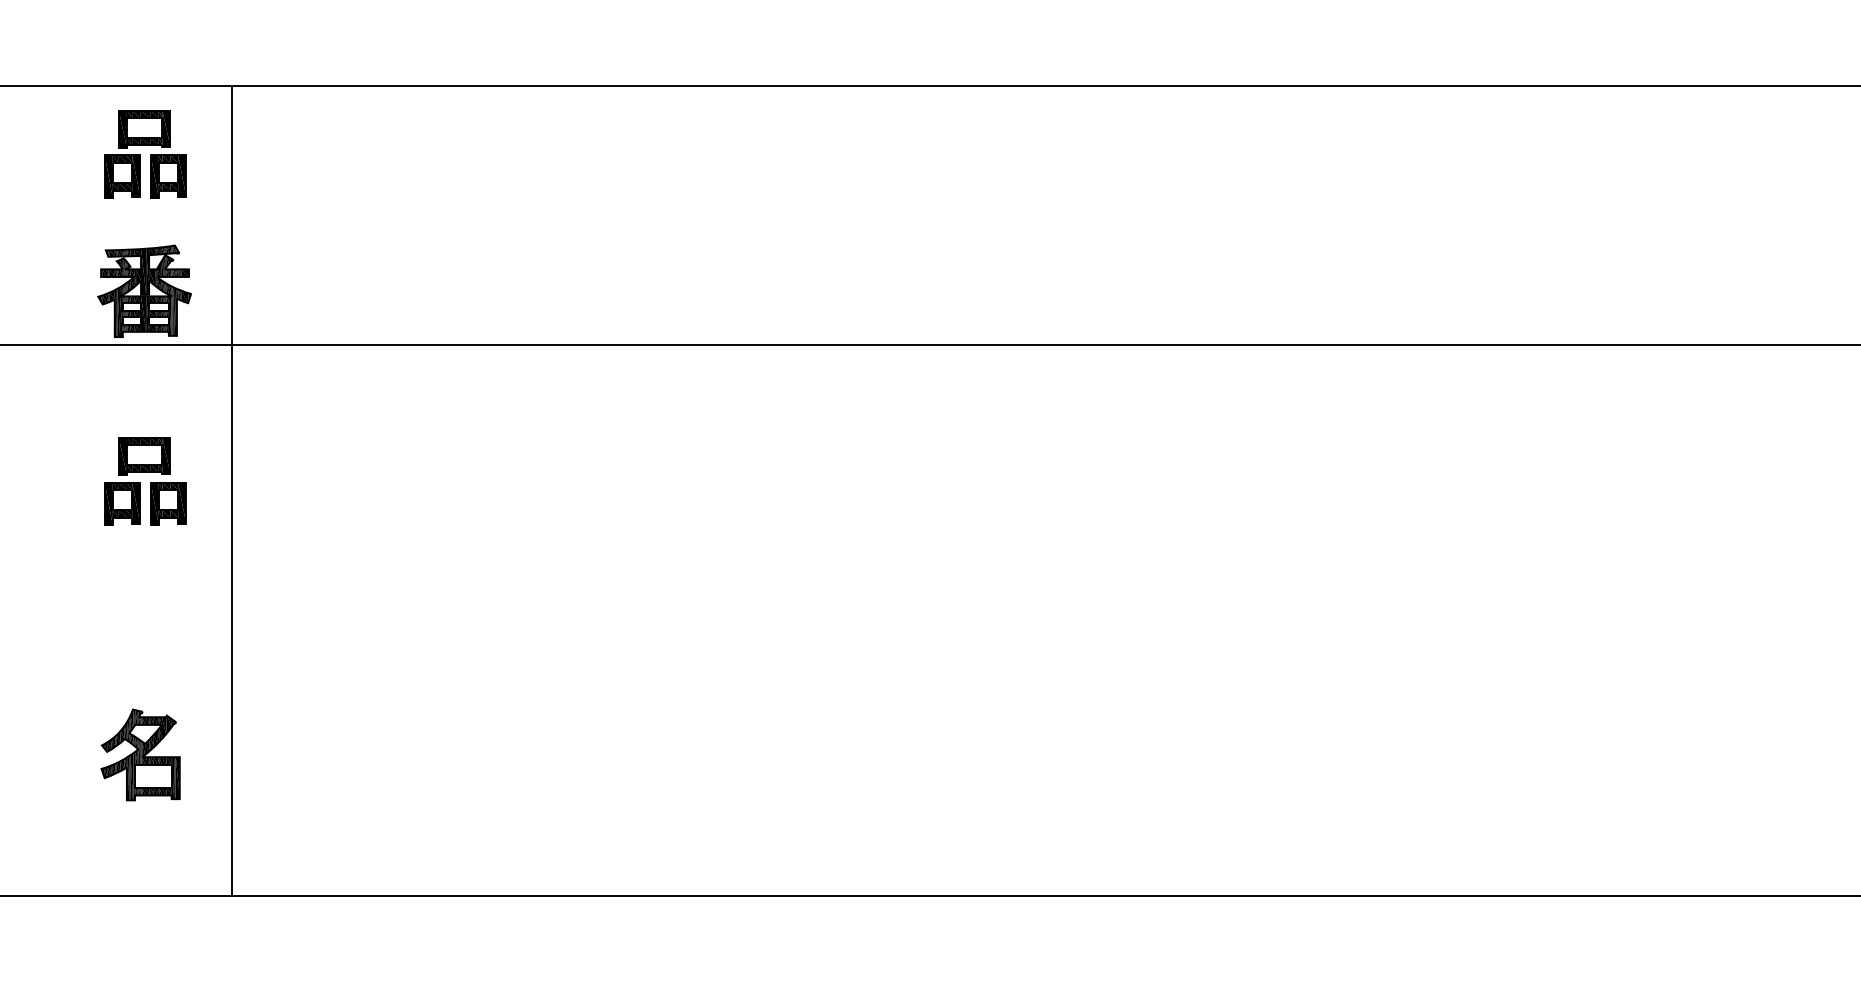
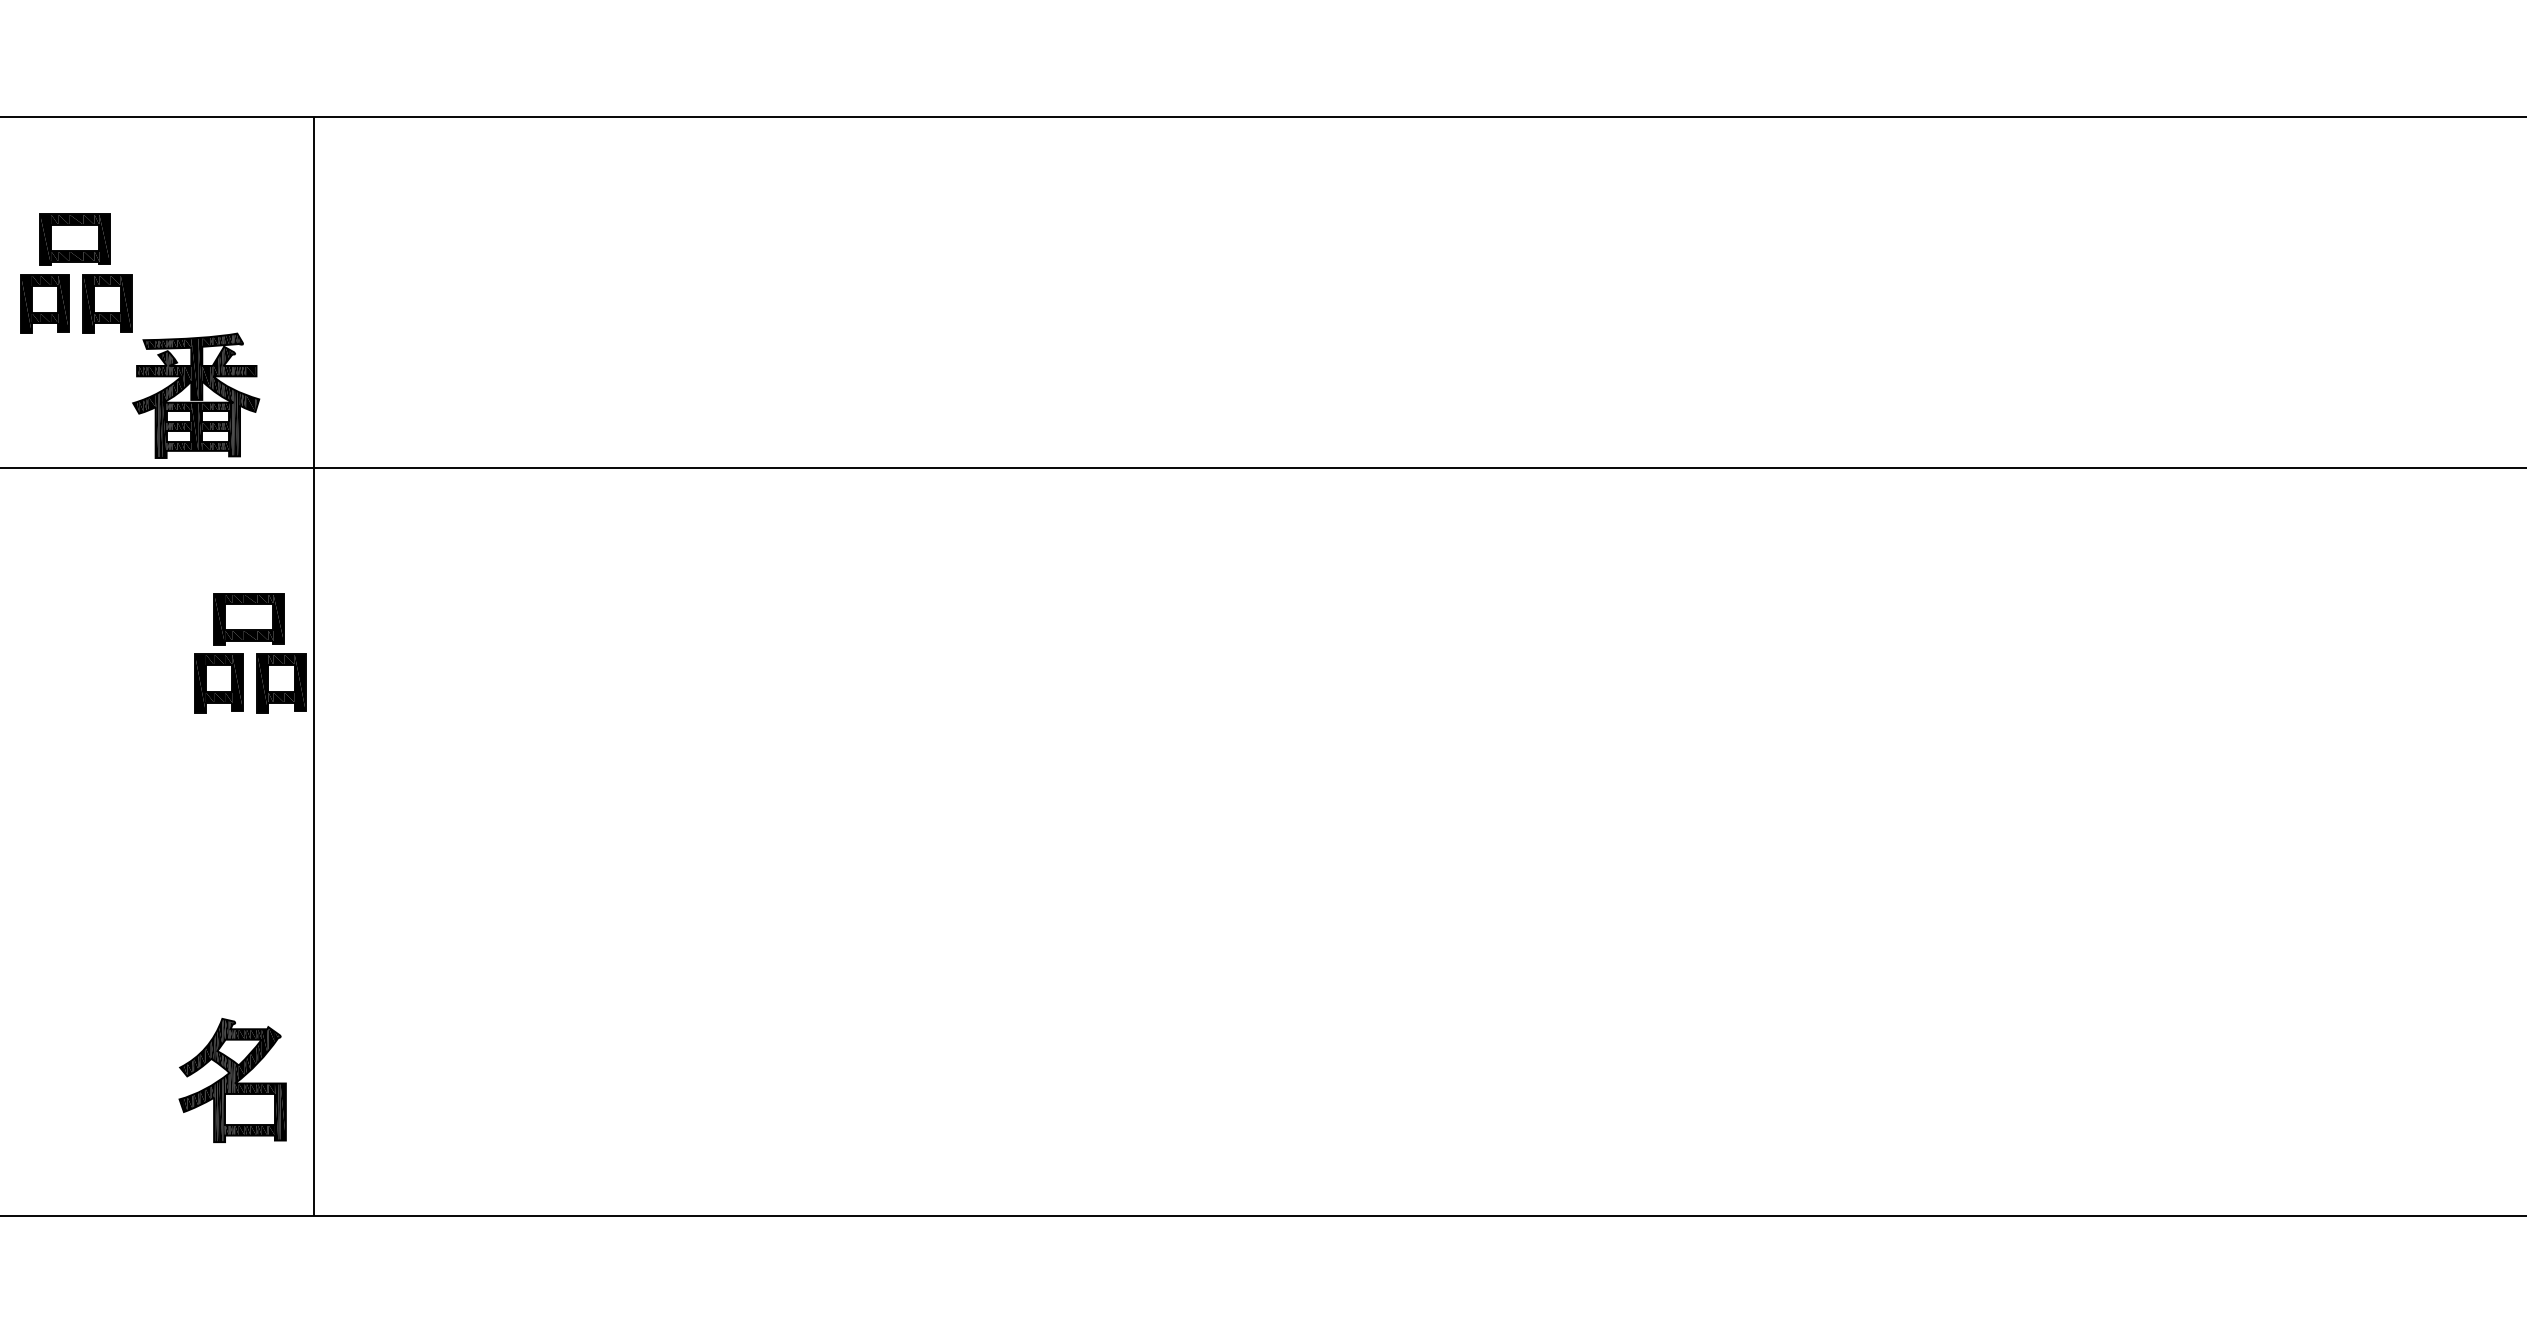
part: (150, 154) -> (82, 274), moved
part: (145, 481) -> (250, 653), moved
part: (140, 754) -> (232, 1080), moved

